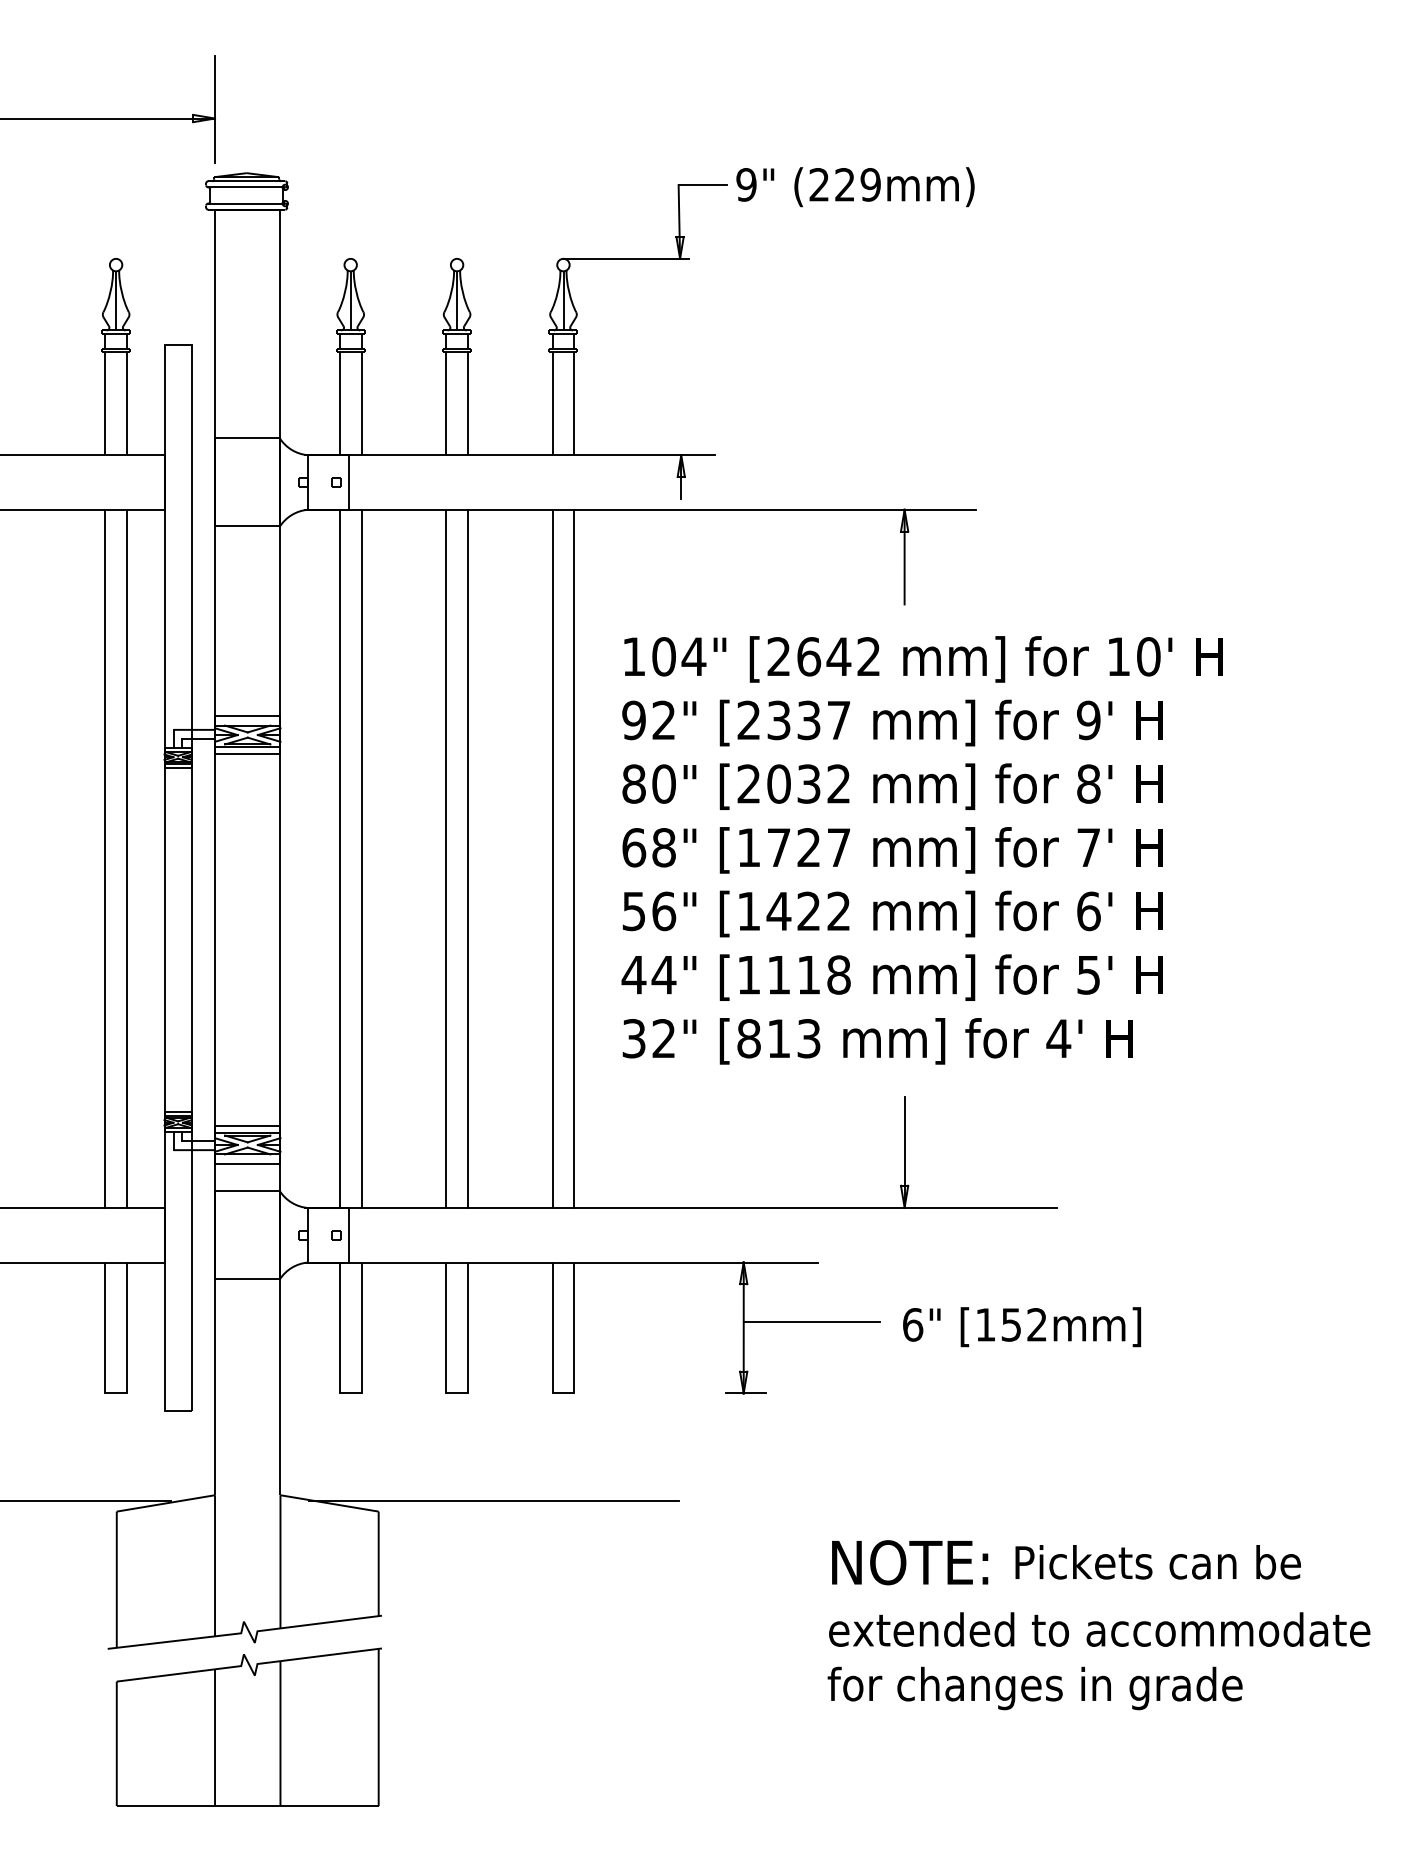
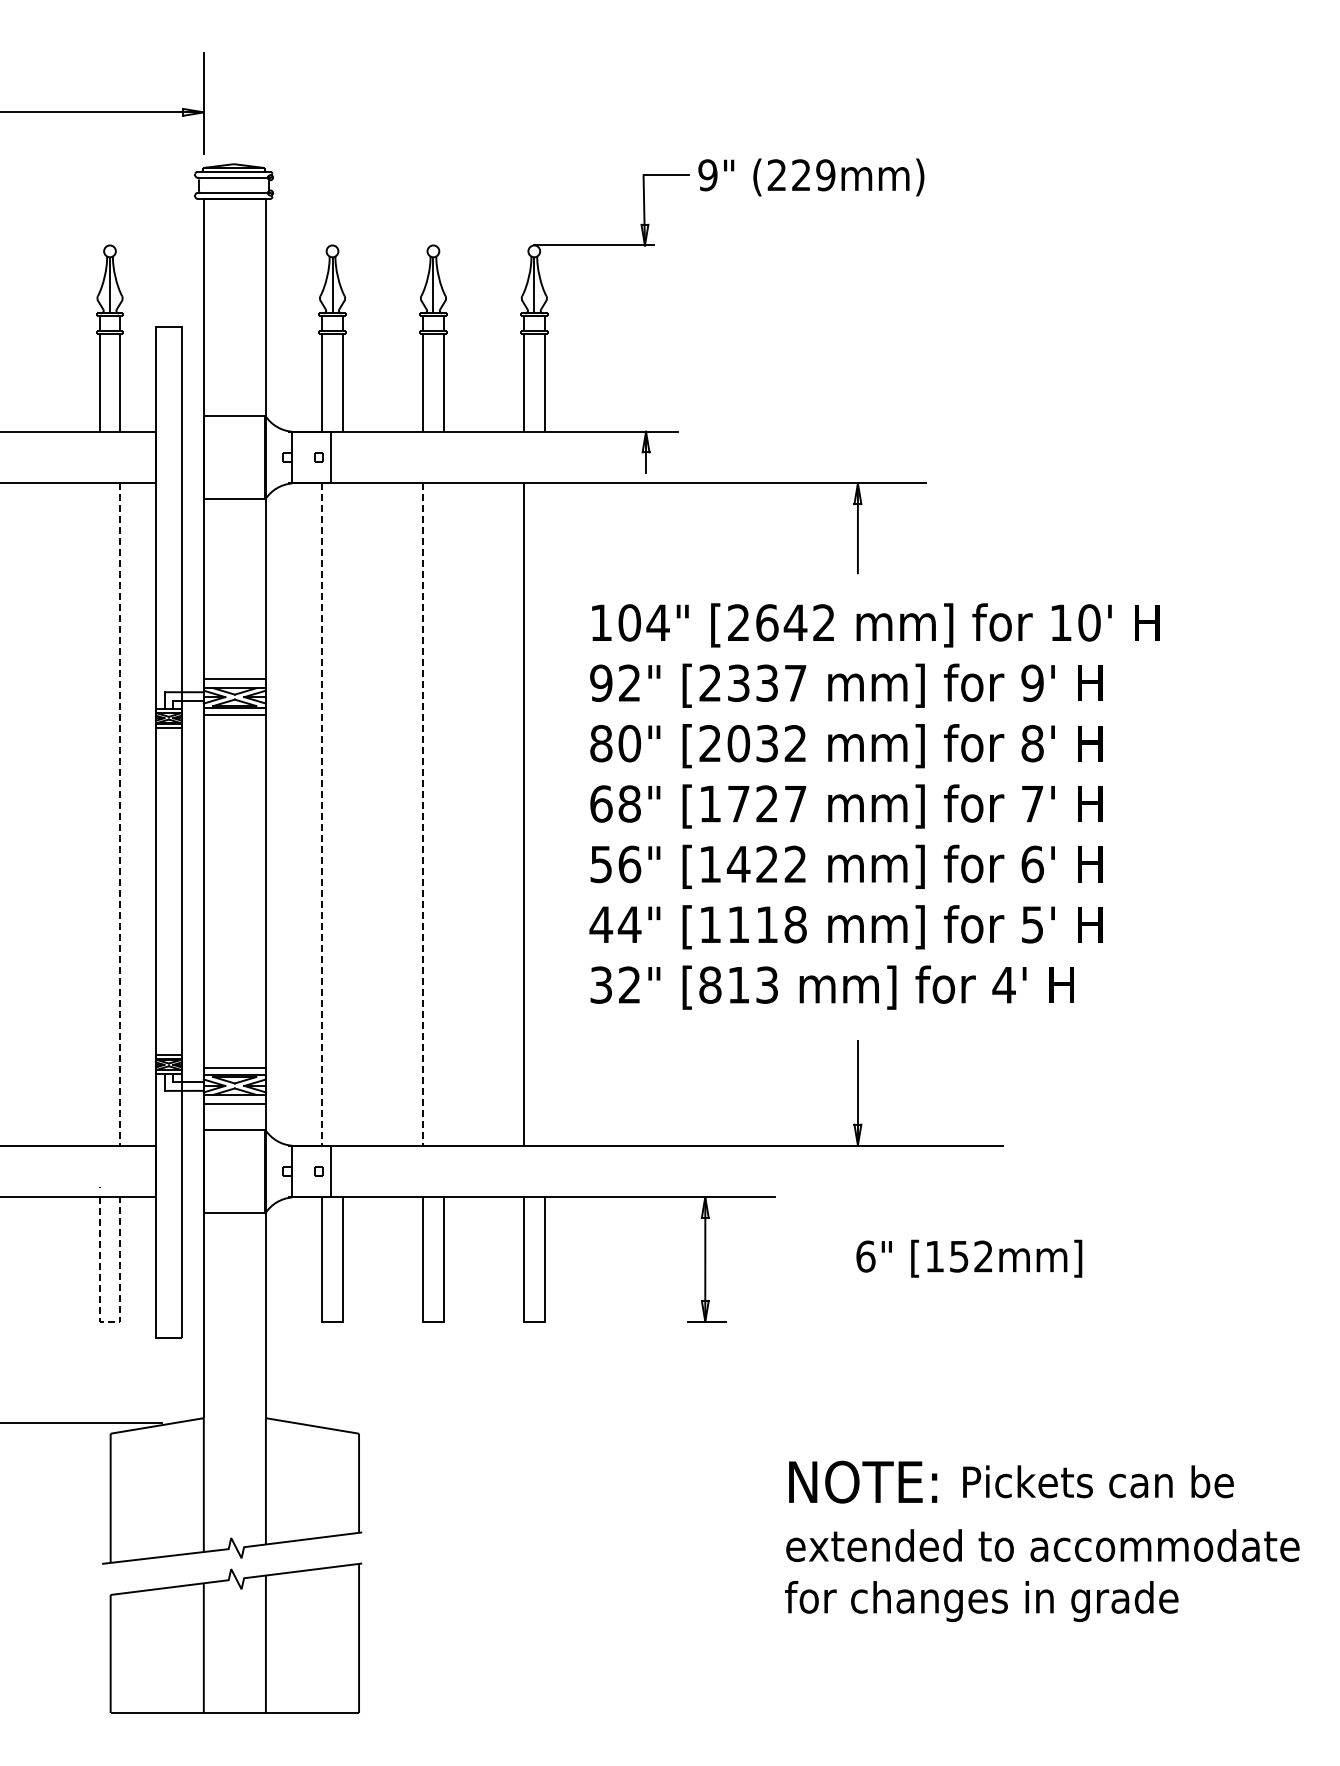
line: (105, 858) -> (99, 814), removed
line: (361, 858) -> (342, 814), removed
line: (467, 858) -> (443, 814), removed
line: (574, 858) -> (544, 814), removed
line: (127, 859) -> (120, 815), solid -> dashed
line: (340, 859) -> (322, 815), solid -> dashed
line: (446, 859) -> (423, 815), solid -> dashed
line: (811, 1321) -> (769, 1253), removed
line: (116, 1393) -> (110, 1321), solid -> dashed
line: (493, 1500) -> (467, 1423), removed

